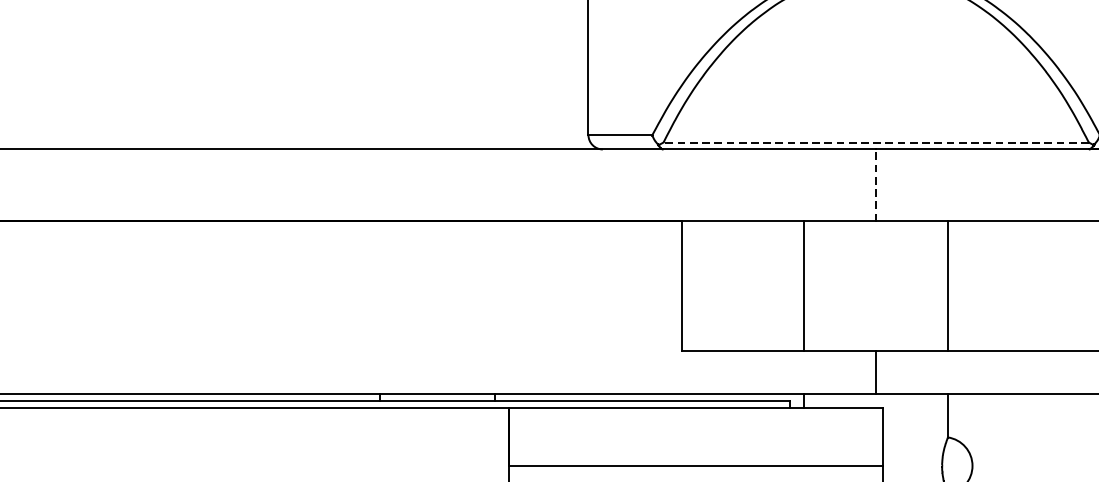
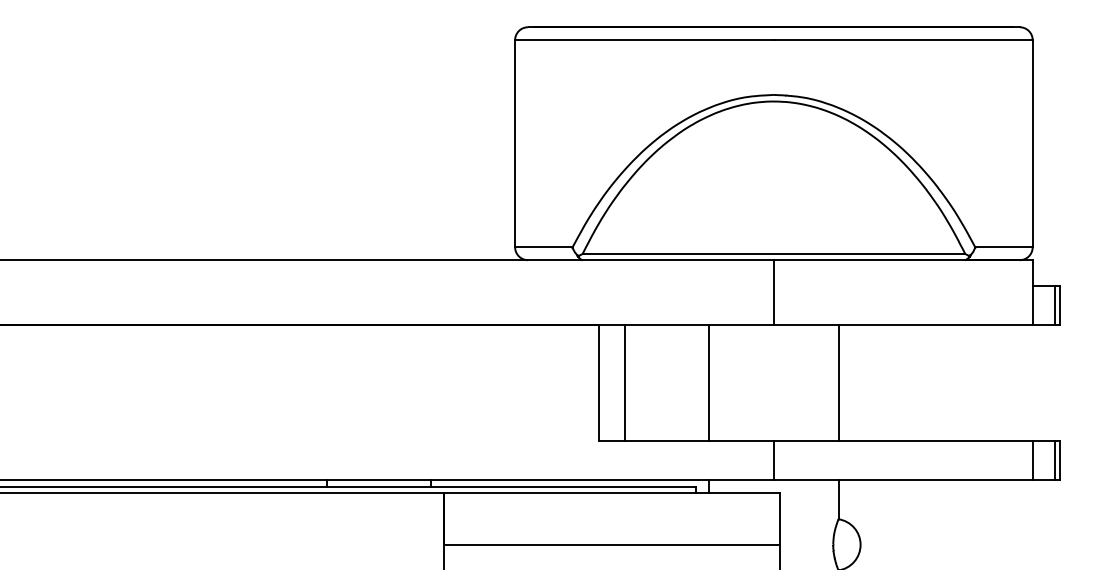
line: (875, 142) -> (773, 253), dashed -> solid
line: (875, 185) -> (773, 292), dashed -> solid
line: (711, 285) -> (625, 382), added

